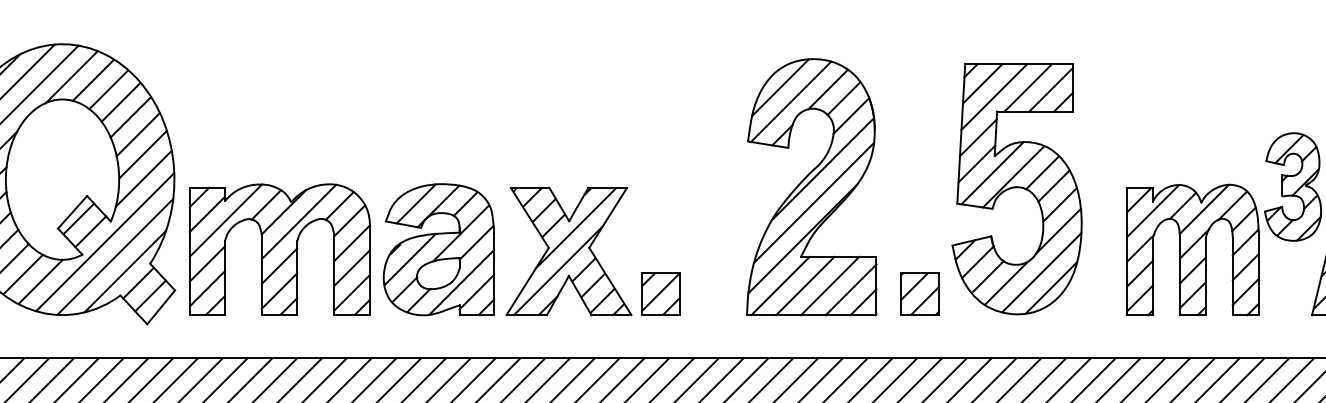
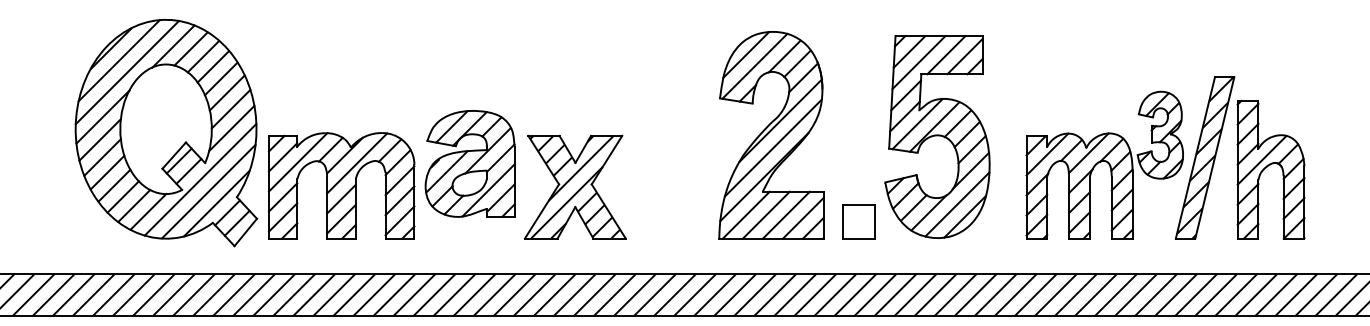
part: (437, 249) -> (469, 163), moved
part: (660, 293) -> (649, 221), removed
hatch: (919, 293) -> (858, 221), removed

